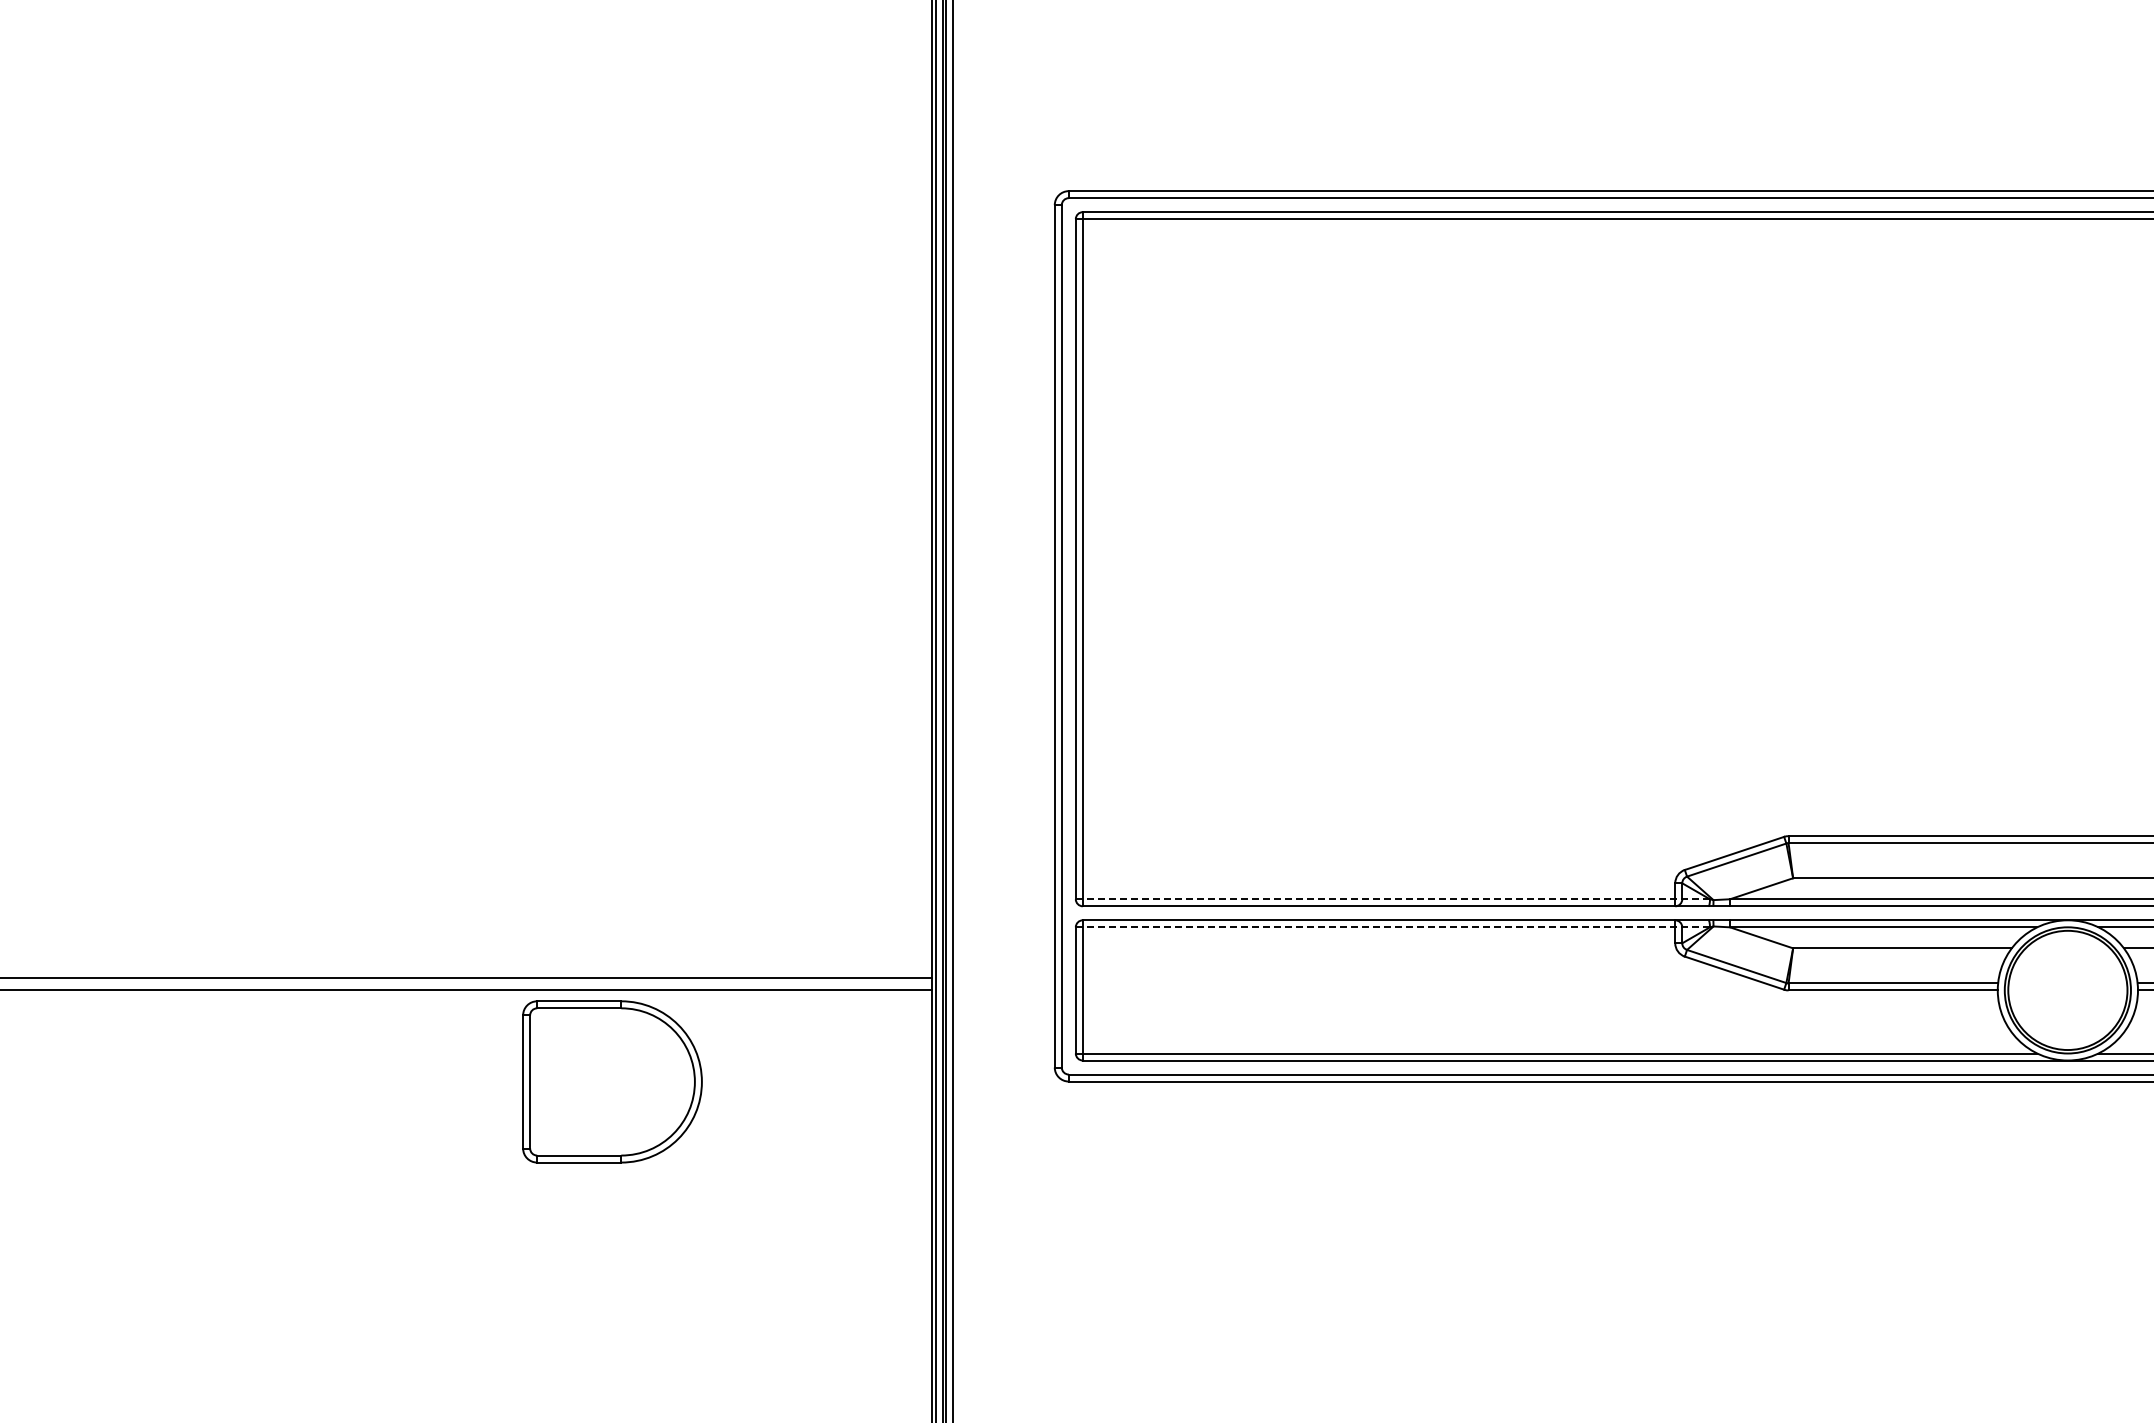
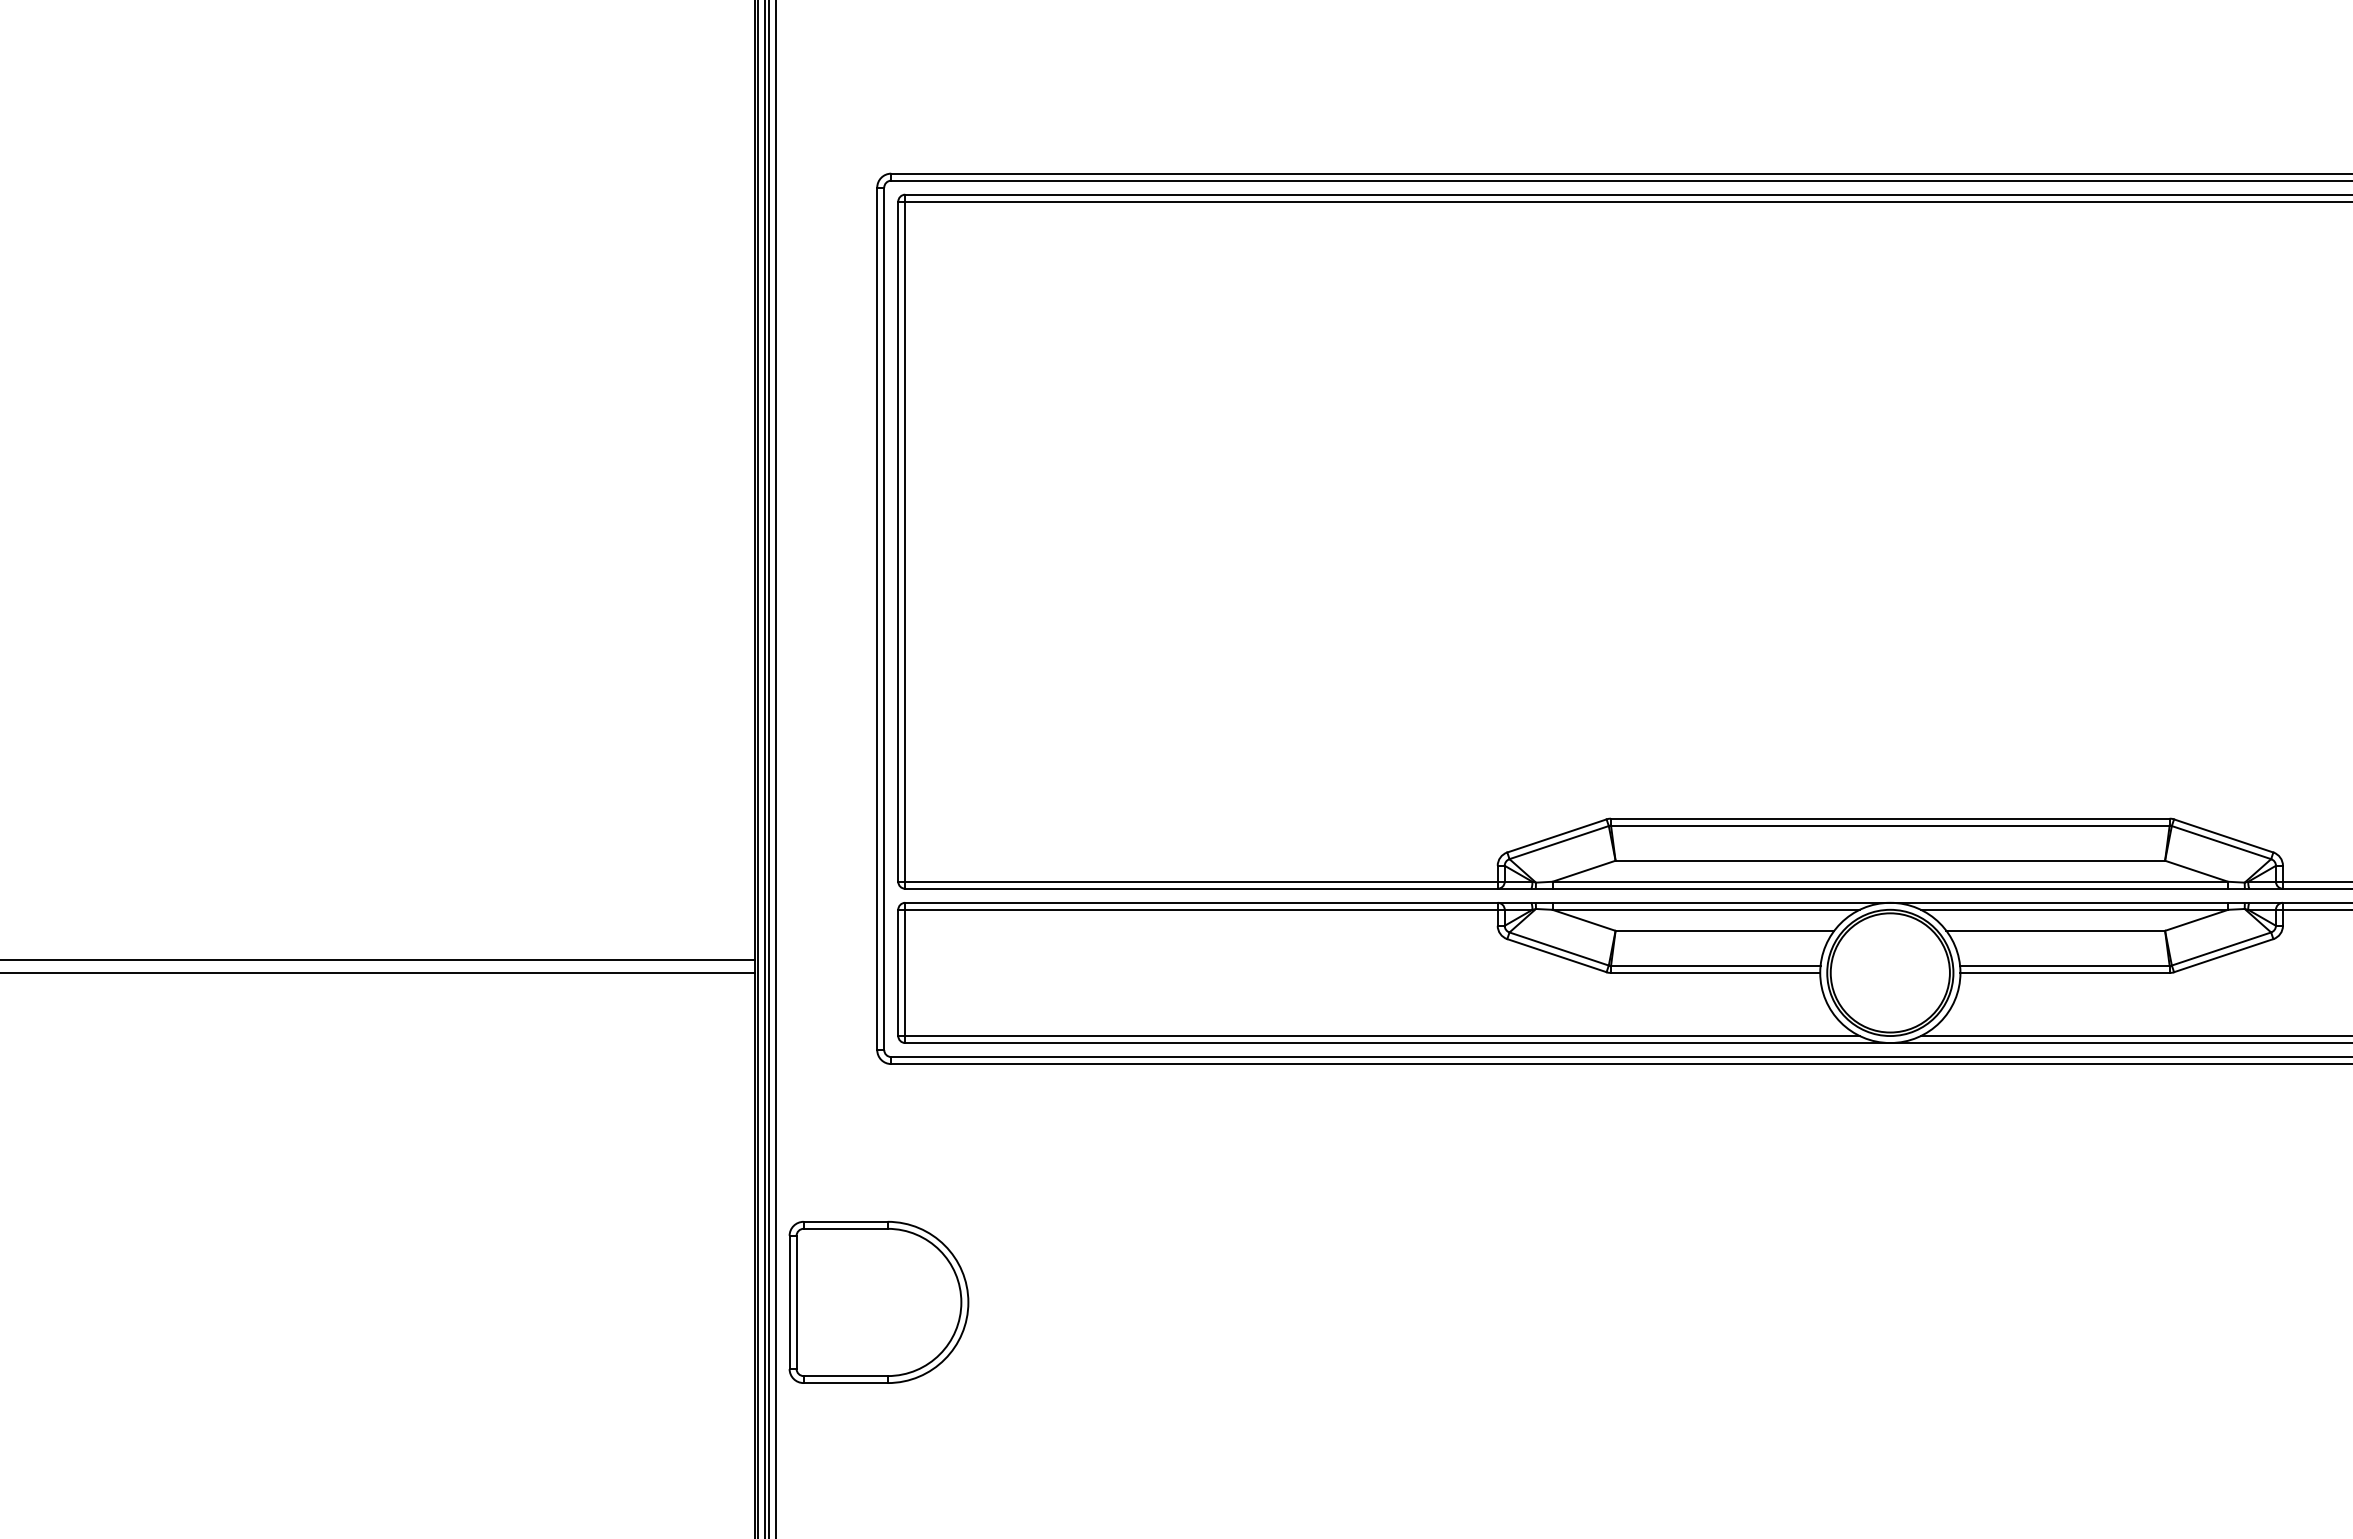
line: (1392, 898) -> (1214, 881), dashed -> solid
line: (1393, 926) -> (1215, 909), dashed -> solid
part: (612, 1080) -> (878, 1301), moved

